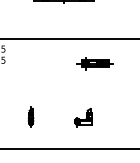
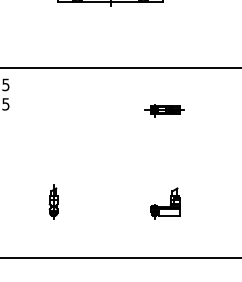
part: (94, 63) -> (163, 109), size x0.62
part: (83, 117) -> (165, 203), moved

